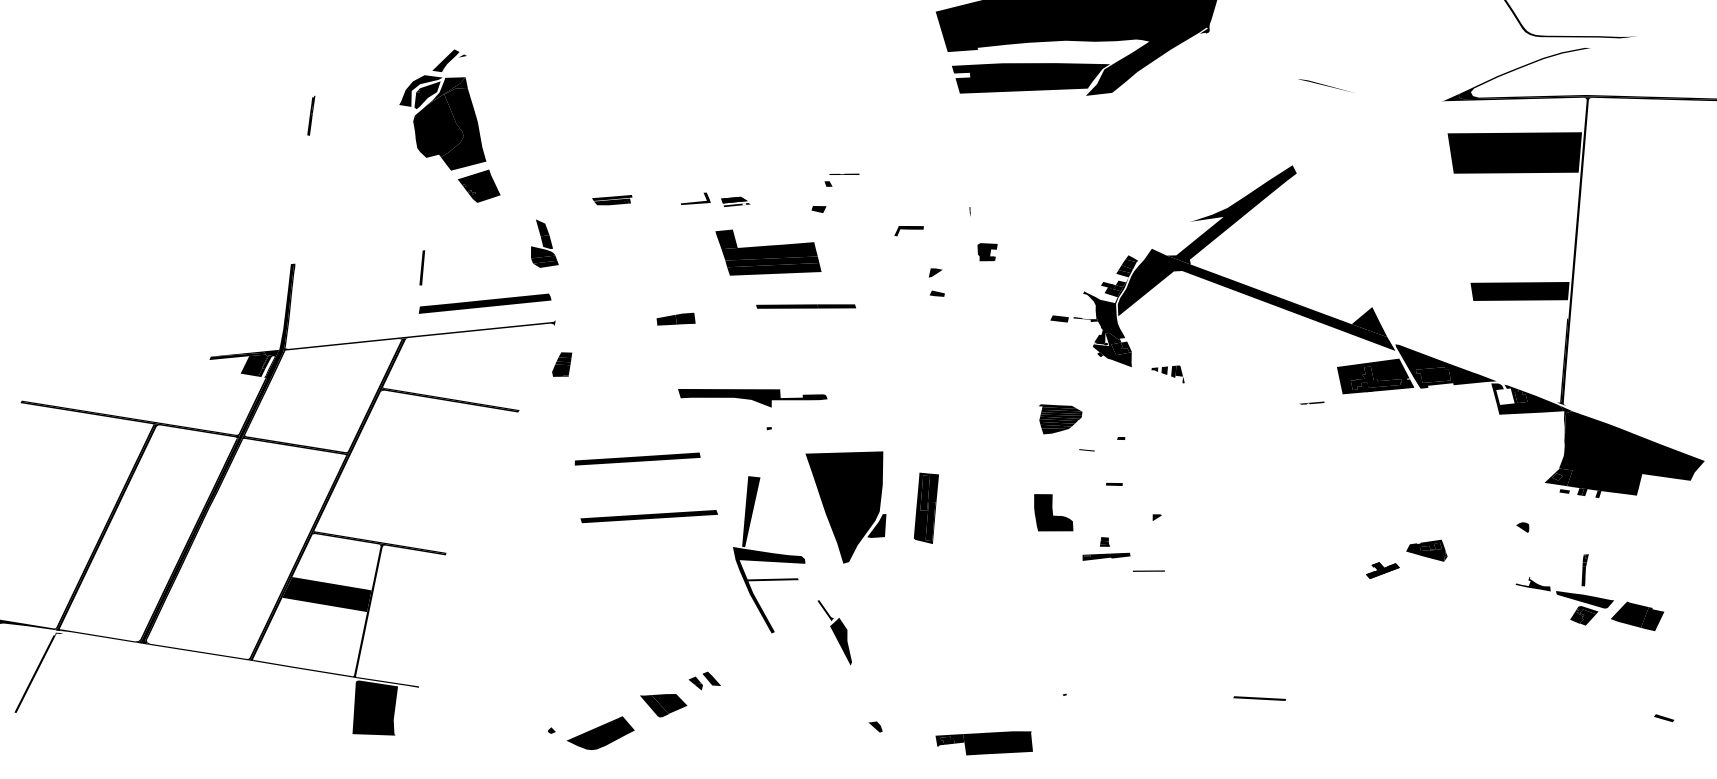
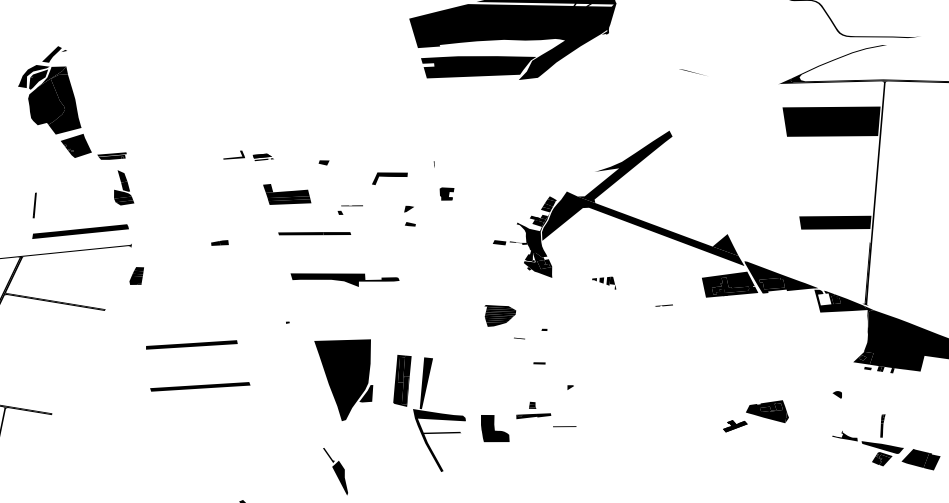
part: (1324, 85) -> (692, 72), size x0.71
part: (841, 179) -> (349, 209), moved
part: (612, 200) -> (112, 156), moved
part: (908, 230) -> (389, 178), size x1.67
part: (768, 252) -> (287, 194), size x0.62
part: (676, 319) -> (220, 243), size x0.62
part: (1167, 374) -> (603, 283), moved
part: (752, 398) -> (344, 280), moved
line: (1311, 402) -> (663, 305), moved
part: (1053, 512) -> (495, 428), moved
part: (1426, 550) -> (767, 411), size x1.43
part: (769, 554) -> (439, 414), moved

